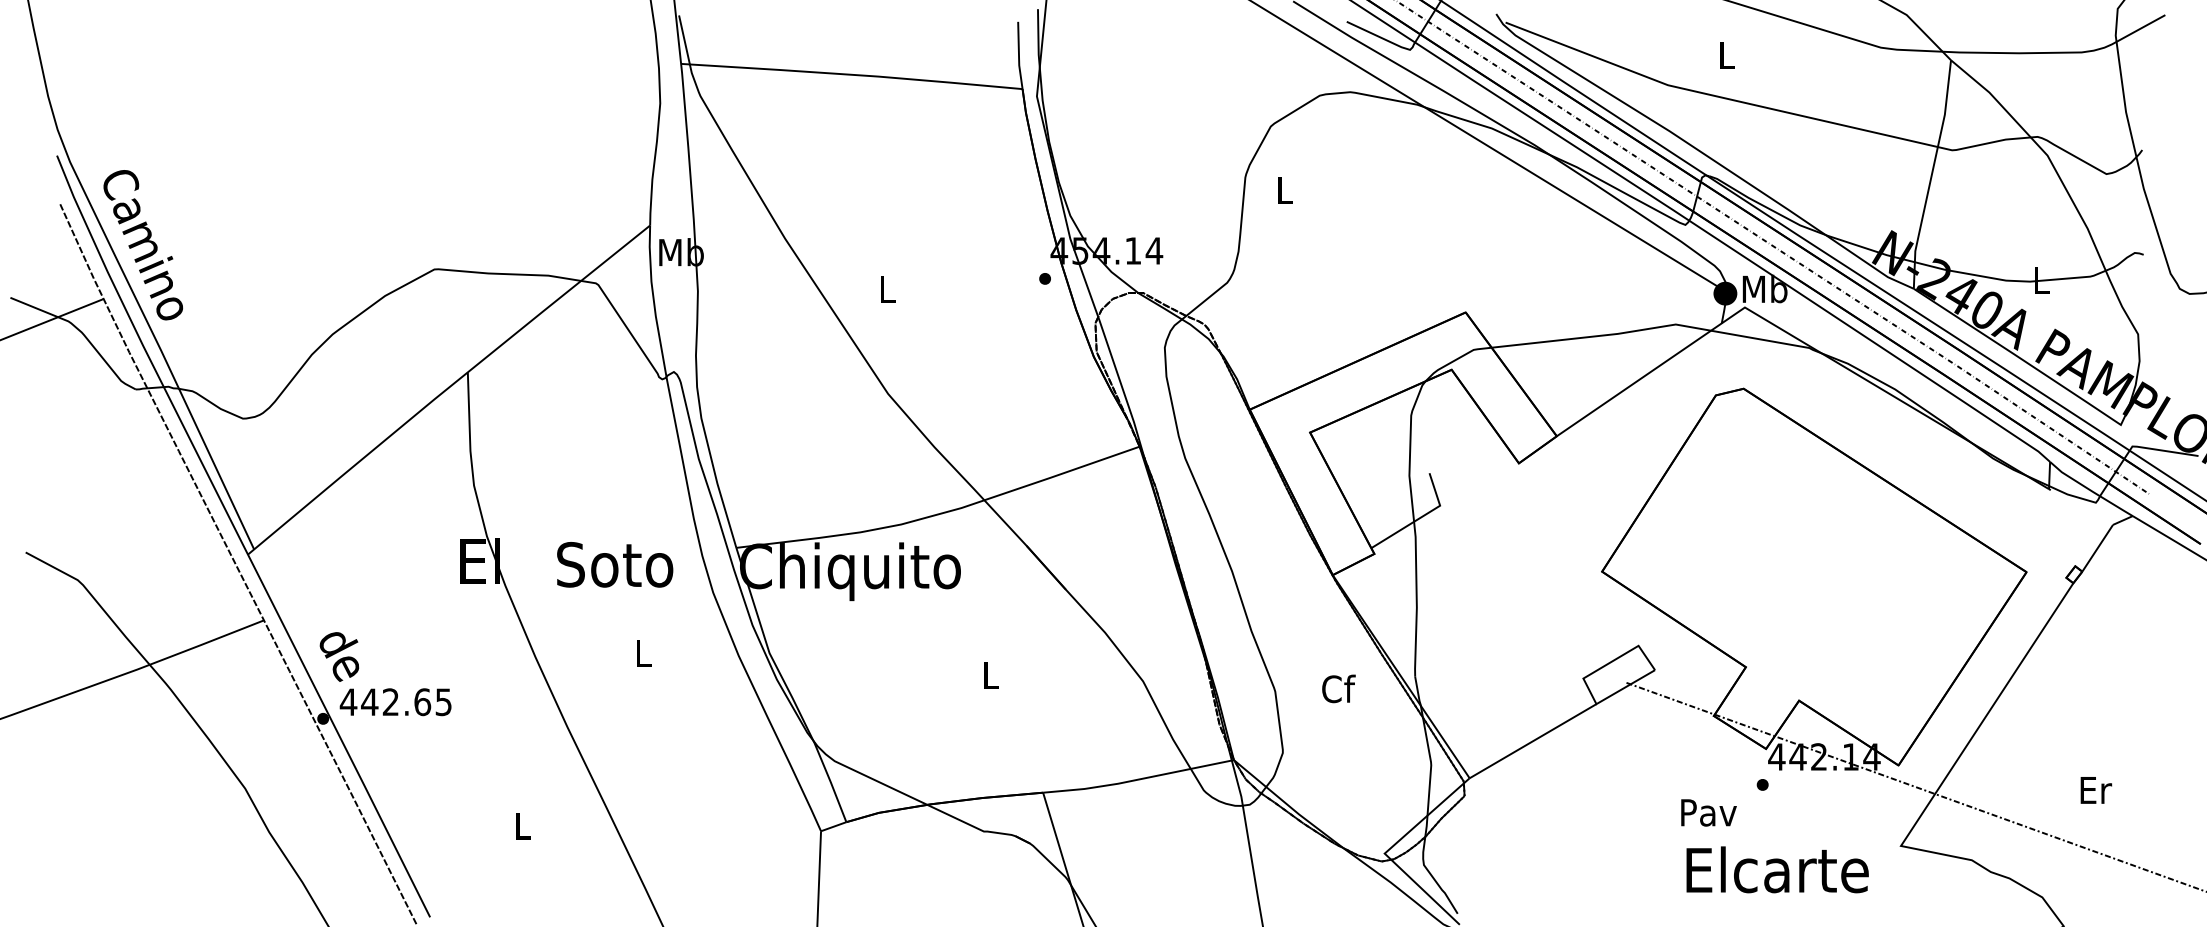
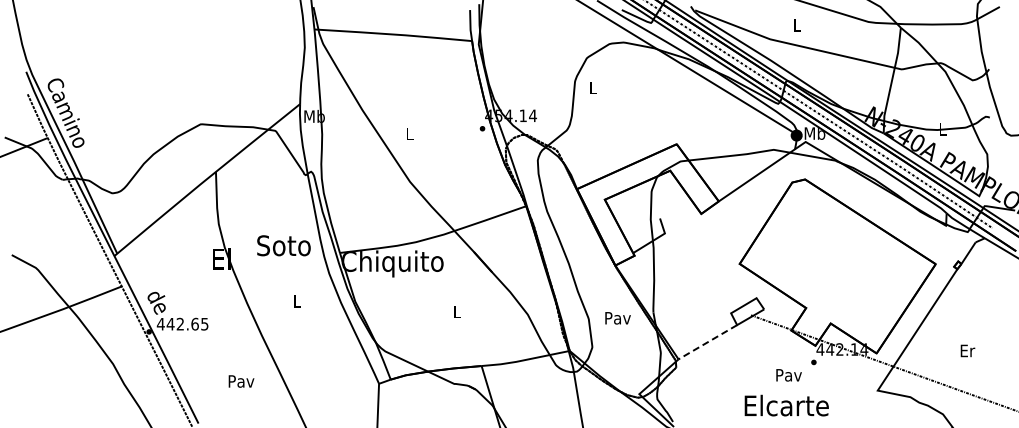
text: (614, 564) -> (283, 245), moved
text: (1337, 687) -> (617, 317), Cf -> Pav
line: (1532, 741) -> (707, 342), solid -> dashed
text: (2095, 789) -> (967, 350), moved
text: (523, 826) -> (241, 381), L -> Pav
text: (1776, 869) -> (786, 405), moved

